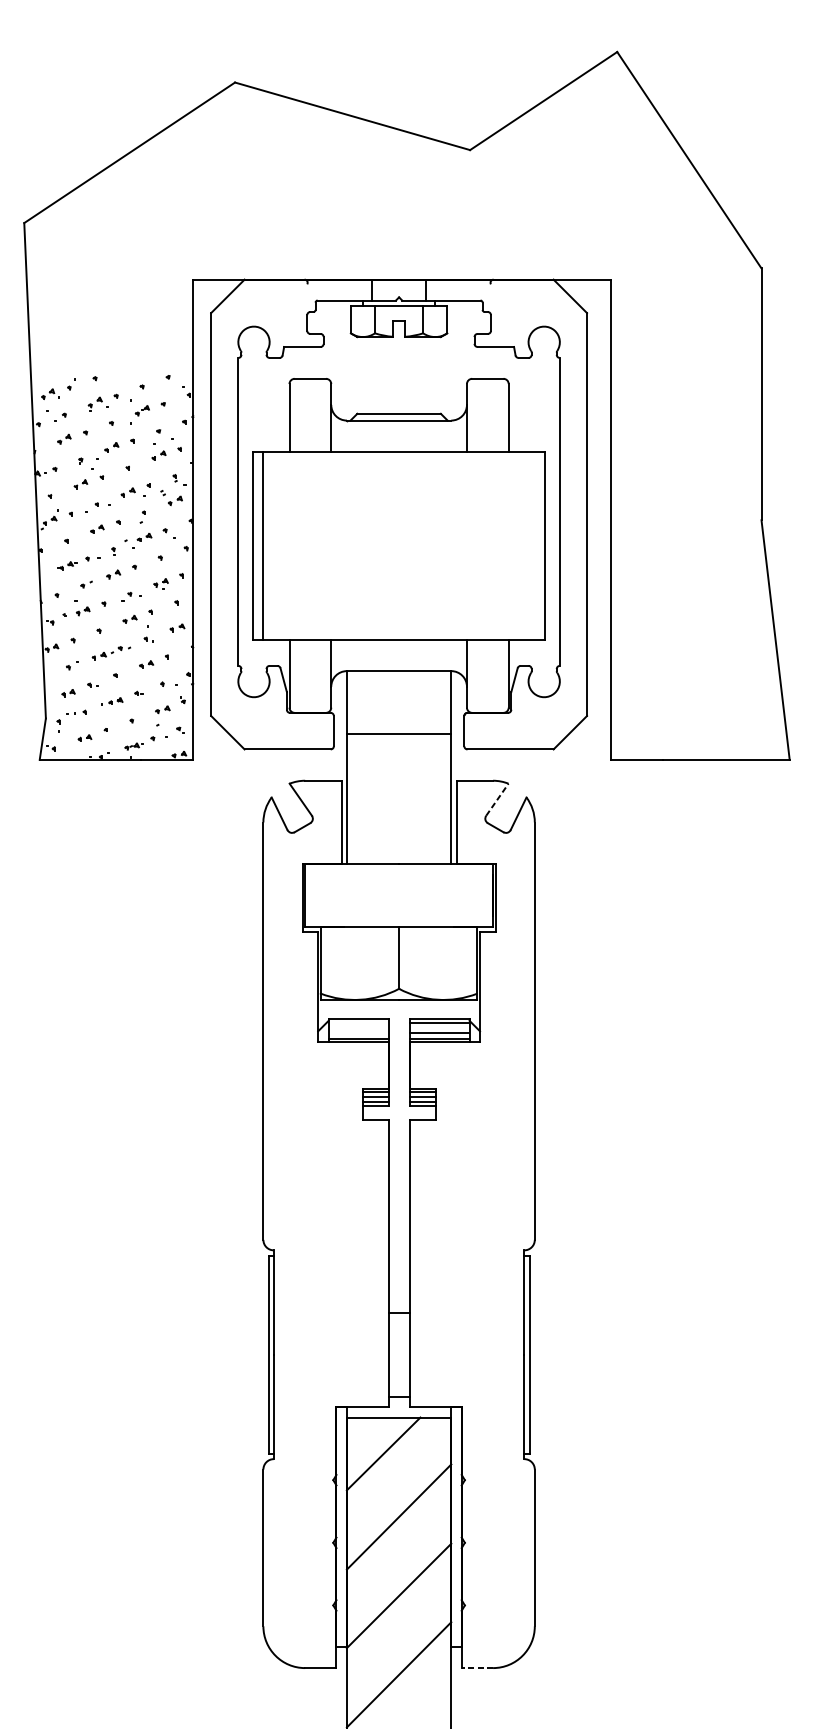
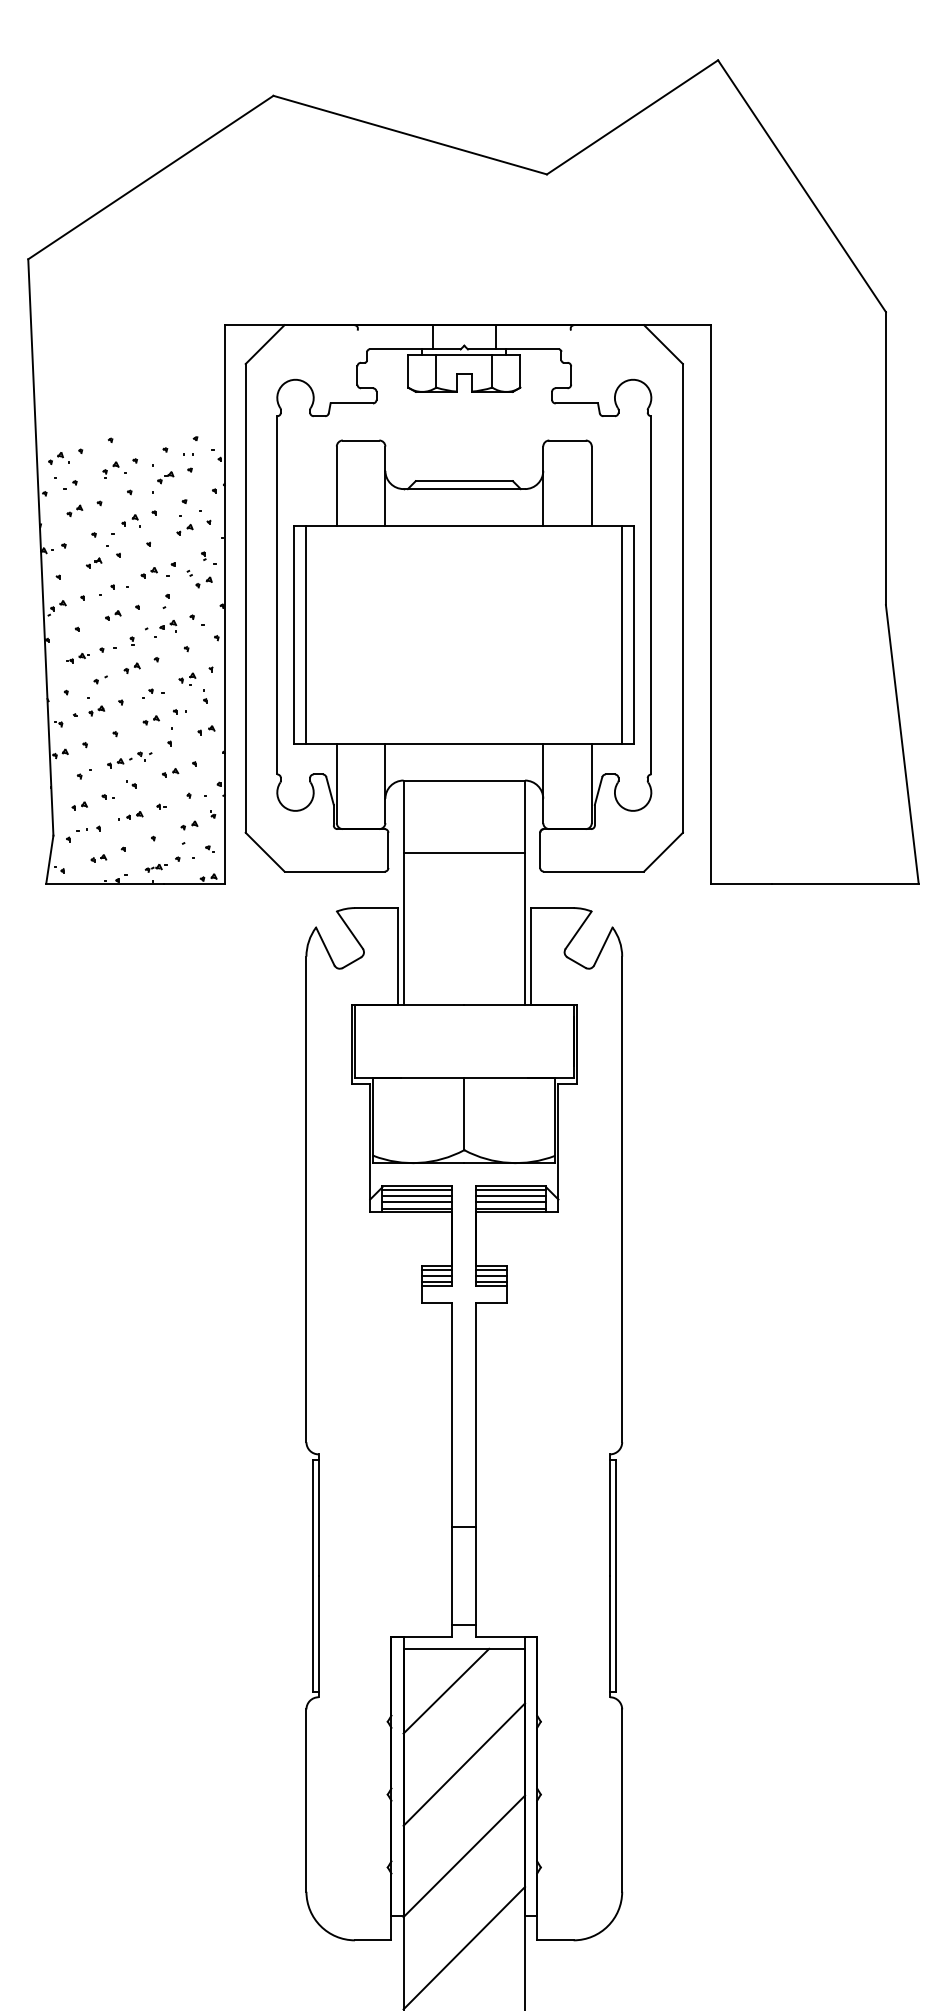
line: (535, 545) -> (622, 634), added
line: (497, 800) -> (578, 930), dashed -> solid
line: (358, 1022) -> (417, 1189), added
line: (358, 1027) -> (417, 1195), added
line: (438, 1027) -> (510, 1195), added
line: (358, 1033) -> (417, 1202), added
line: (476, 1668) -> (554, 1940), dashed -> solid

